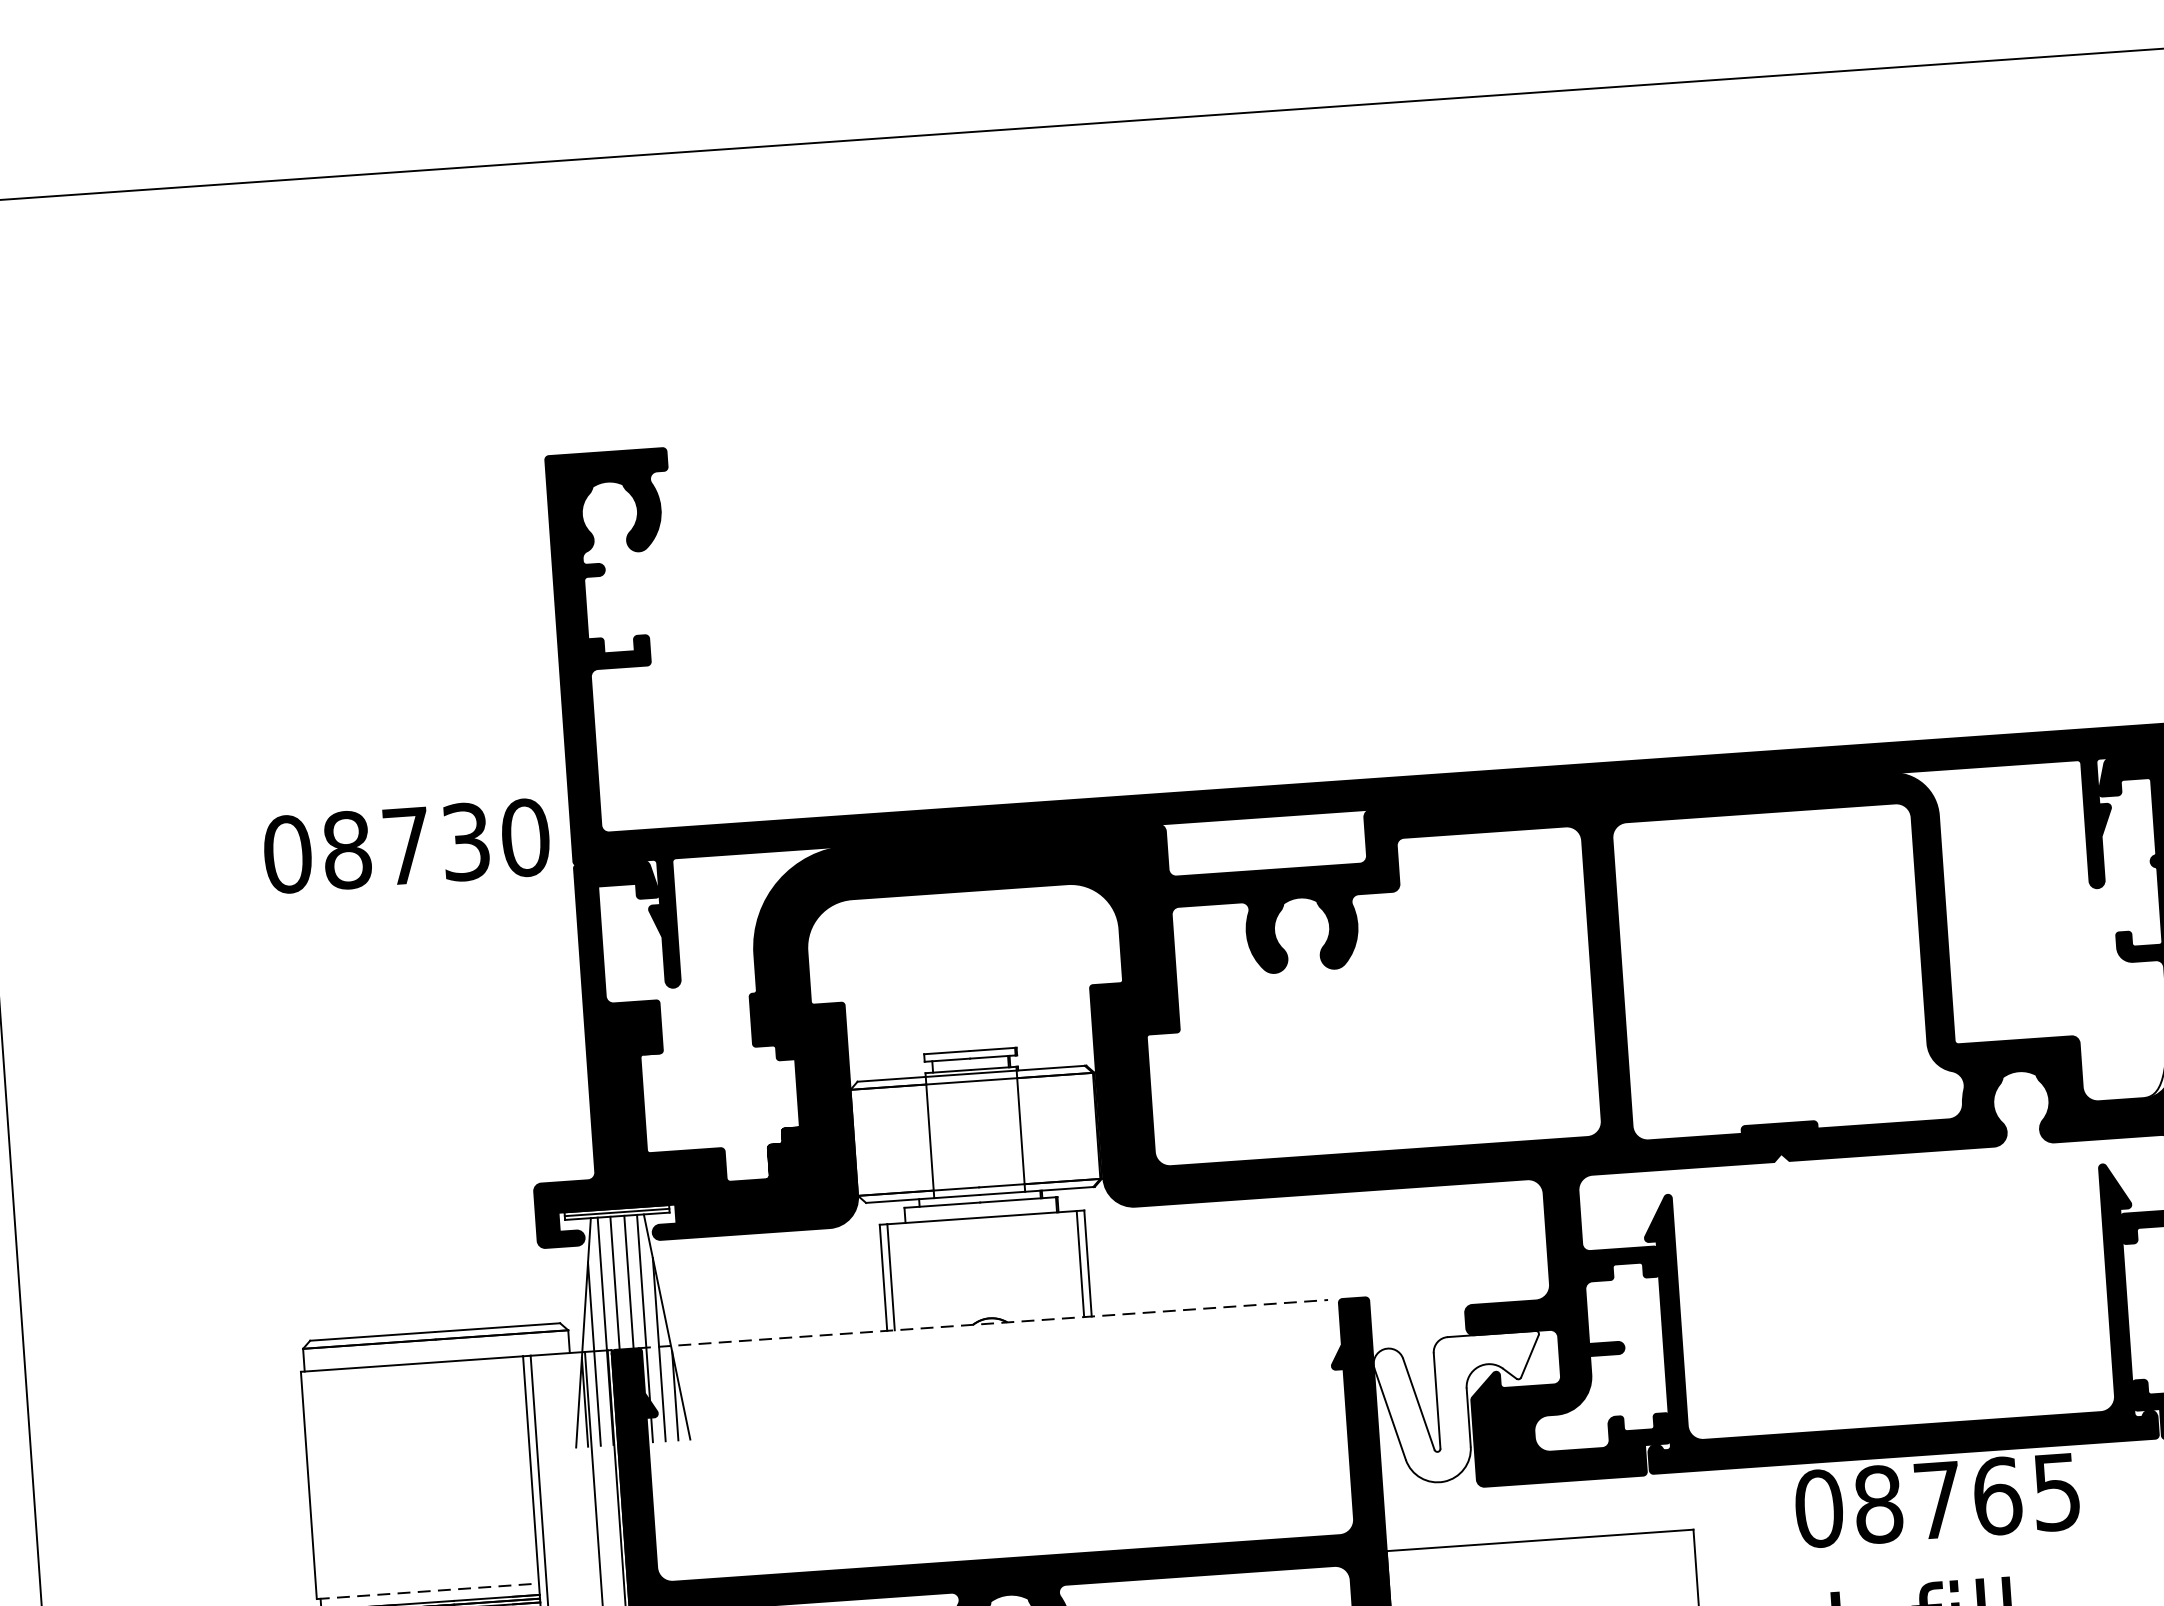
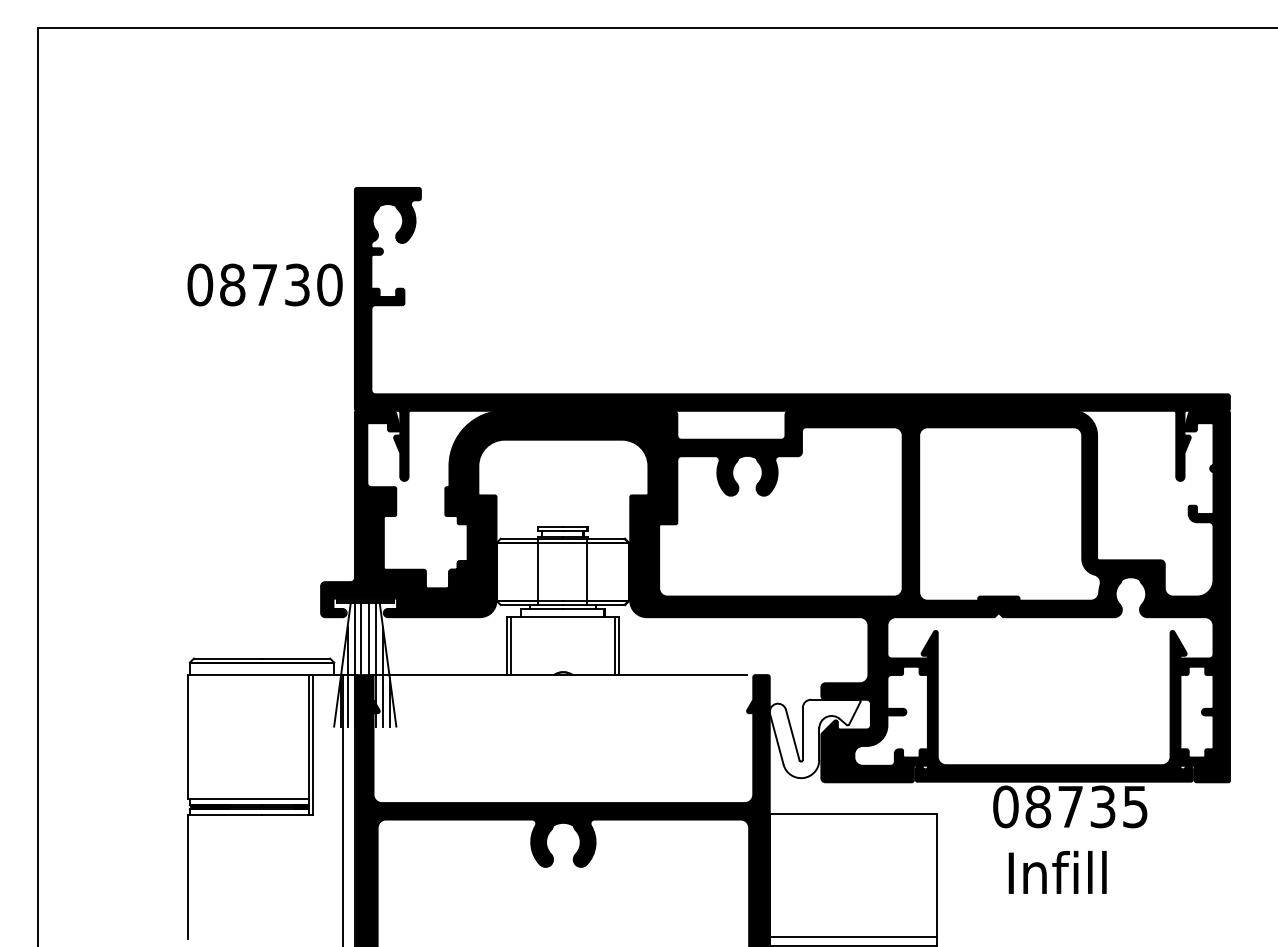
text: (405, 845) -> (264, 284), moved
line: (983, 1324) -> (559, 675), dashed -> solid
text: (1998, 1495) -> (1103, 806), 08765 -> 08735
line: (428, 1590) -> (248, 798), dashed -> solid

